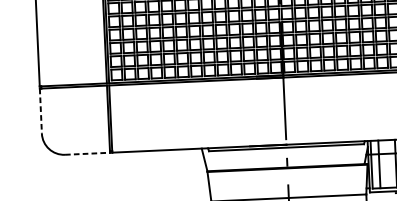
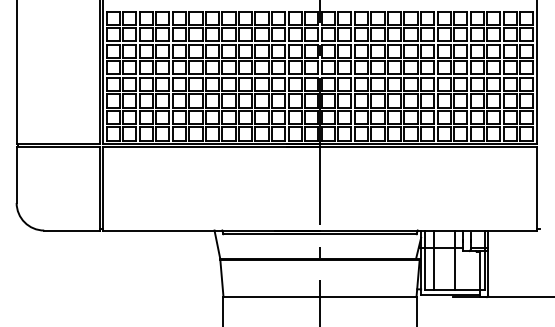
line: (40, 111) -> (16, 175), dashed -> solid
line: (87, 153) -> (72, 230), dashed -> solid

